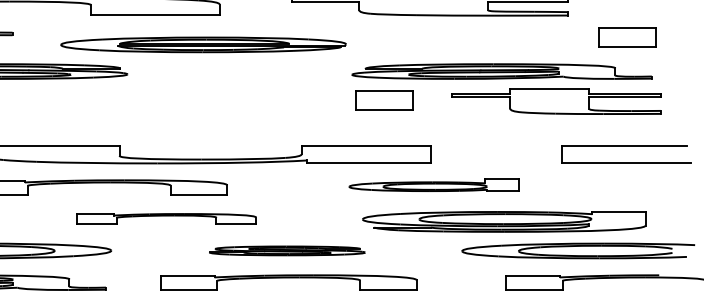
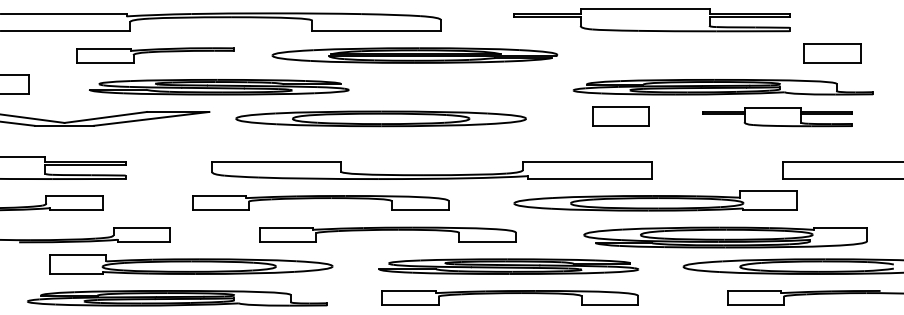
part: (627, 37) -> (832, 53), moved
part: (203, 44) -> (414, 55), moved
part: (384, 100) -> (620, 116), moved
part: (556, 101) -> (777, 117), size x0.71
part: (159, 102) -> (380, 118), added
part: (434, 184) -> (655, 200), size x1.67
part: (166, 218) -> (387, 234), size x1.43
part: (287, 250) -> (508, 266), size x1.67

